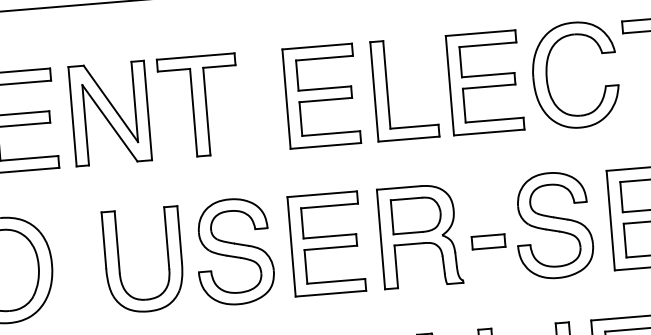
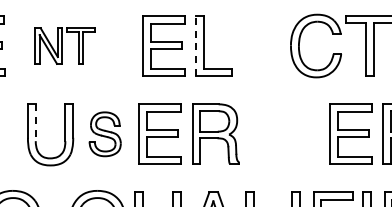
part: (484, 81) -> (261, 45), removed
line: (373, 92) -> (195, 46), solid -> dashed
part: (154, 108) -> (64, 45), size x0.6
part: (531, 227) -> (282, 134), removed
line: (116, 243) -> (35, 123), solid -> dashed
part: (235, 252) -> (105, 134), size x0.7

